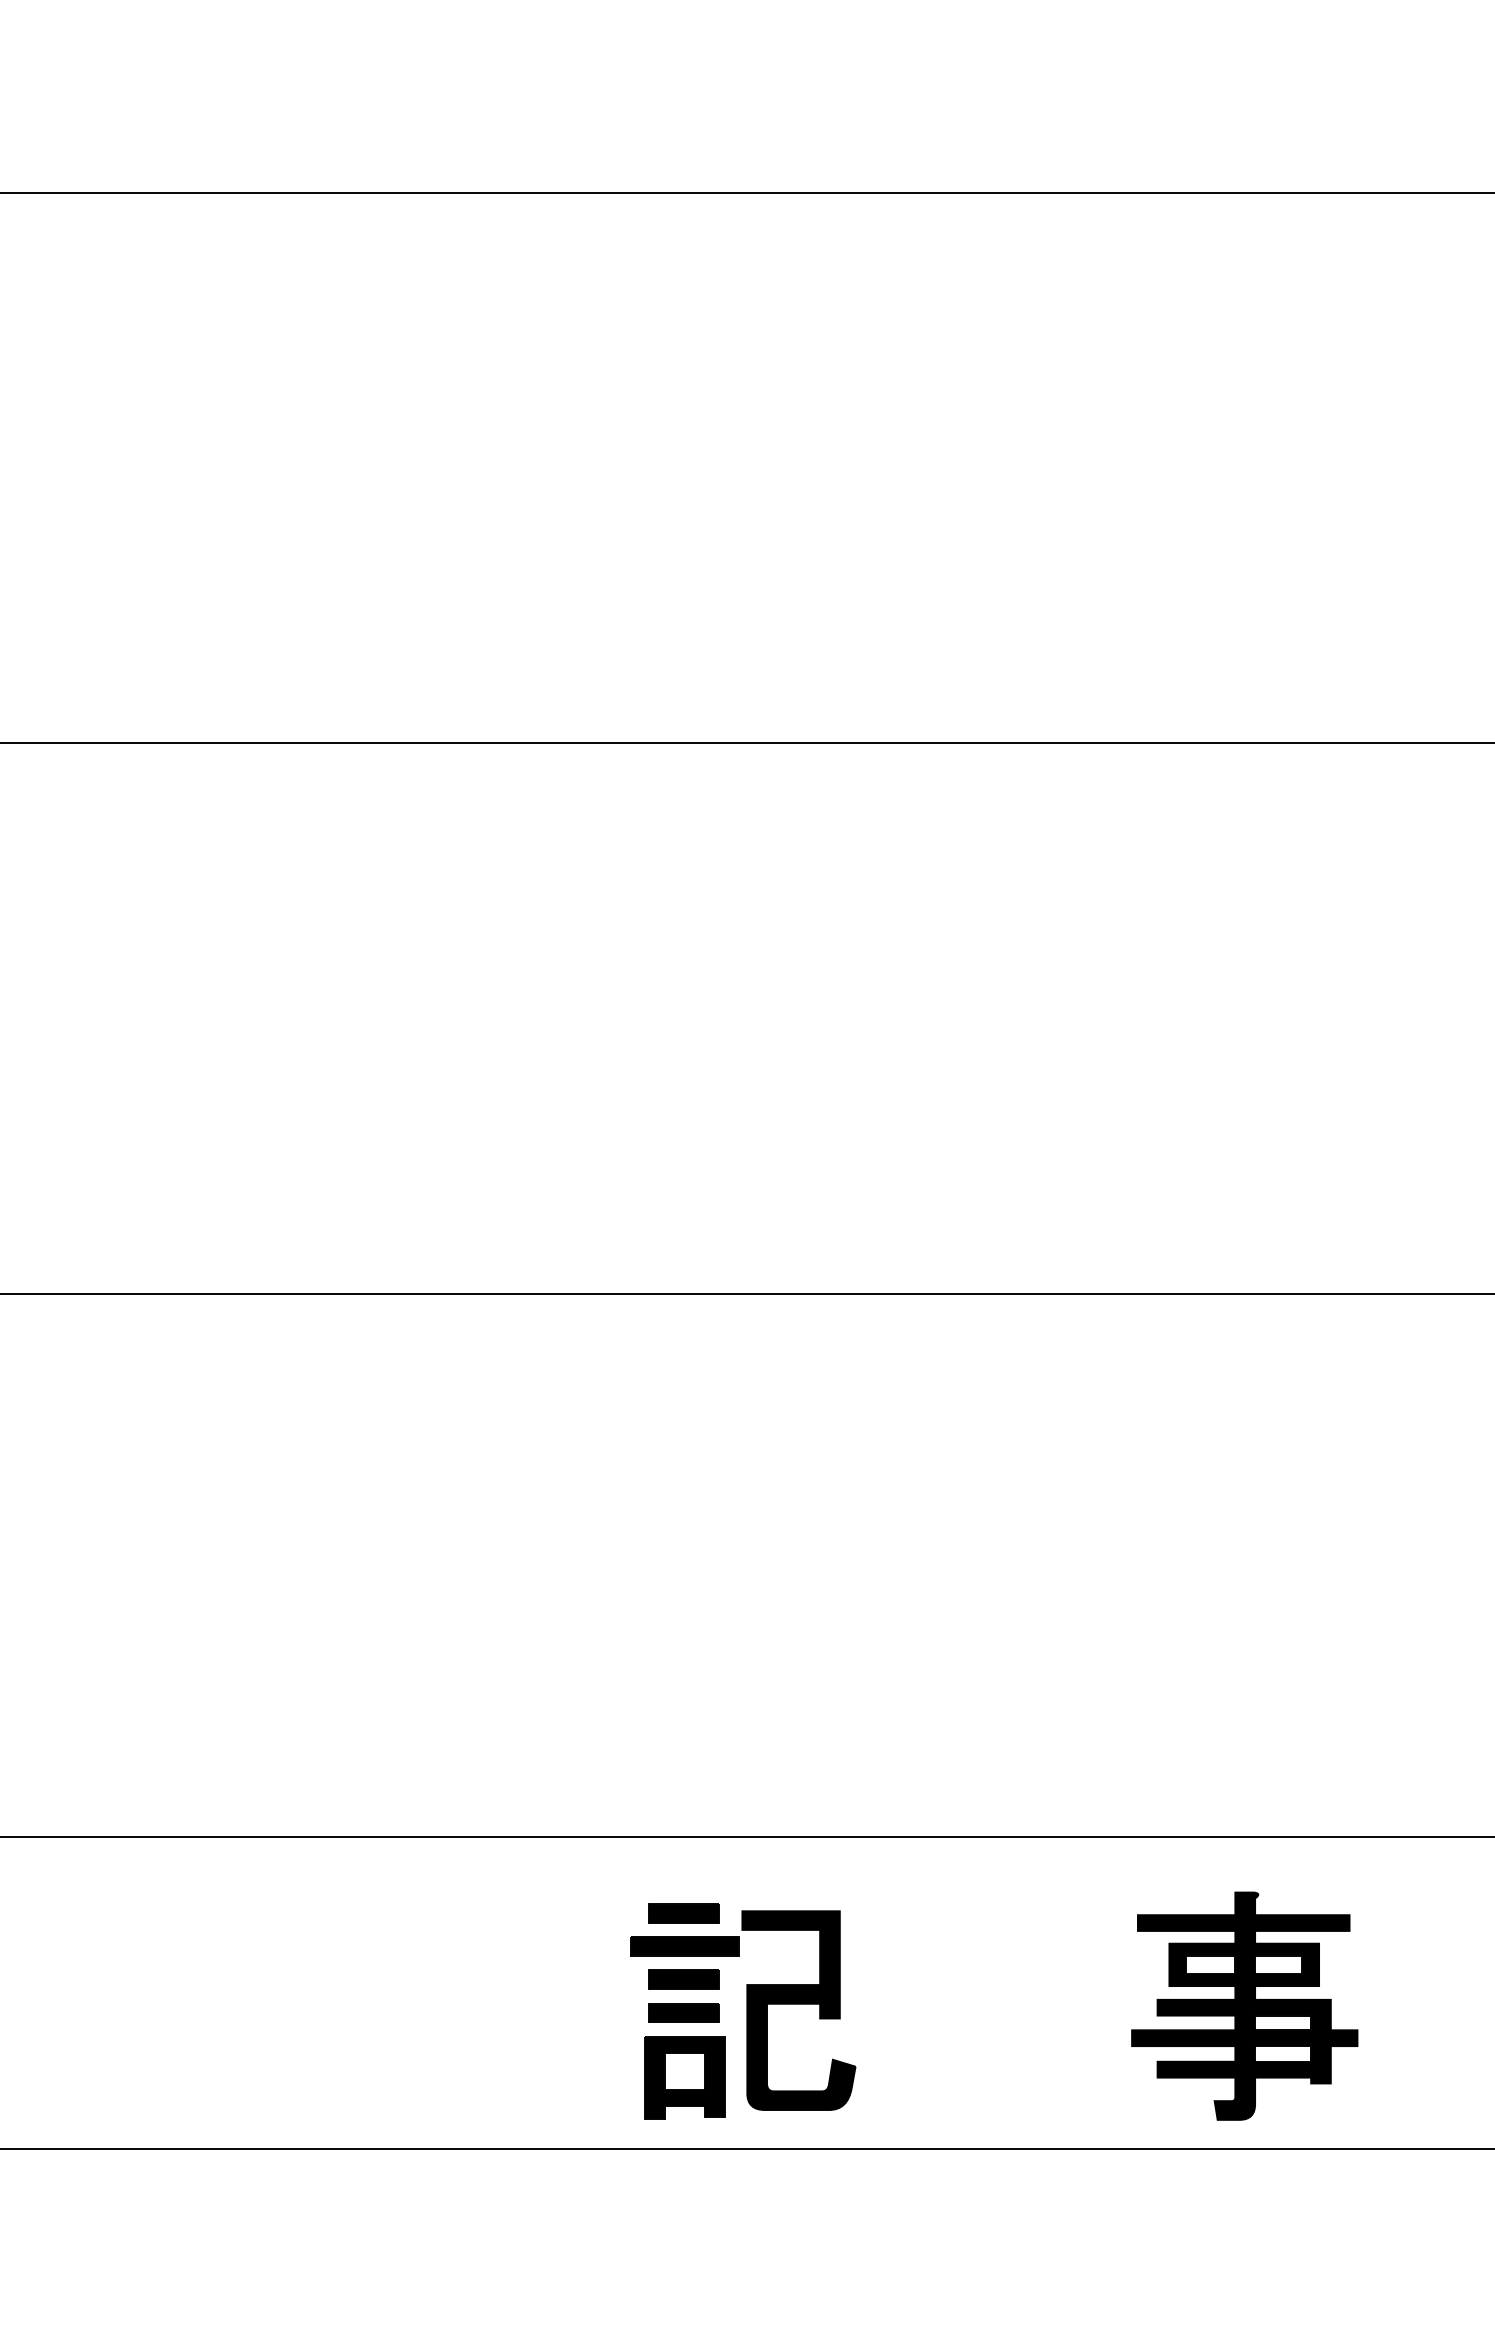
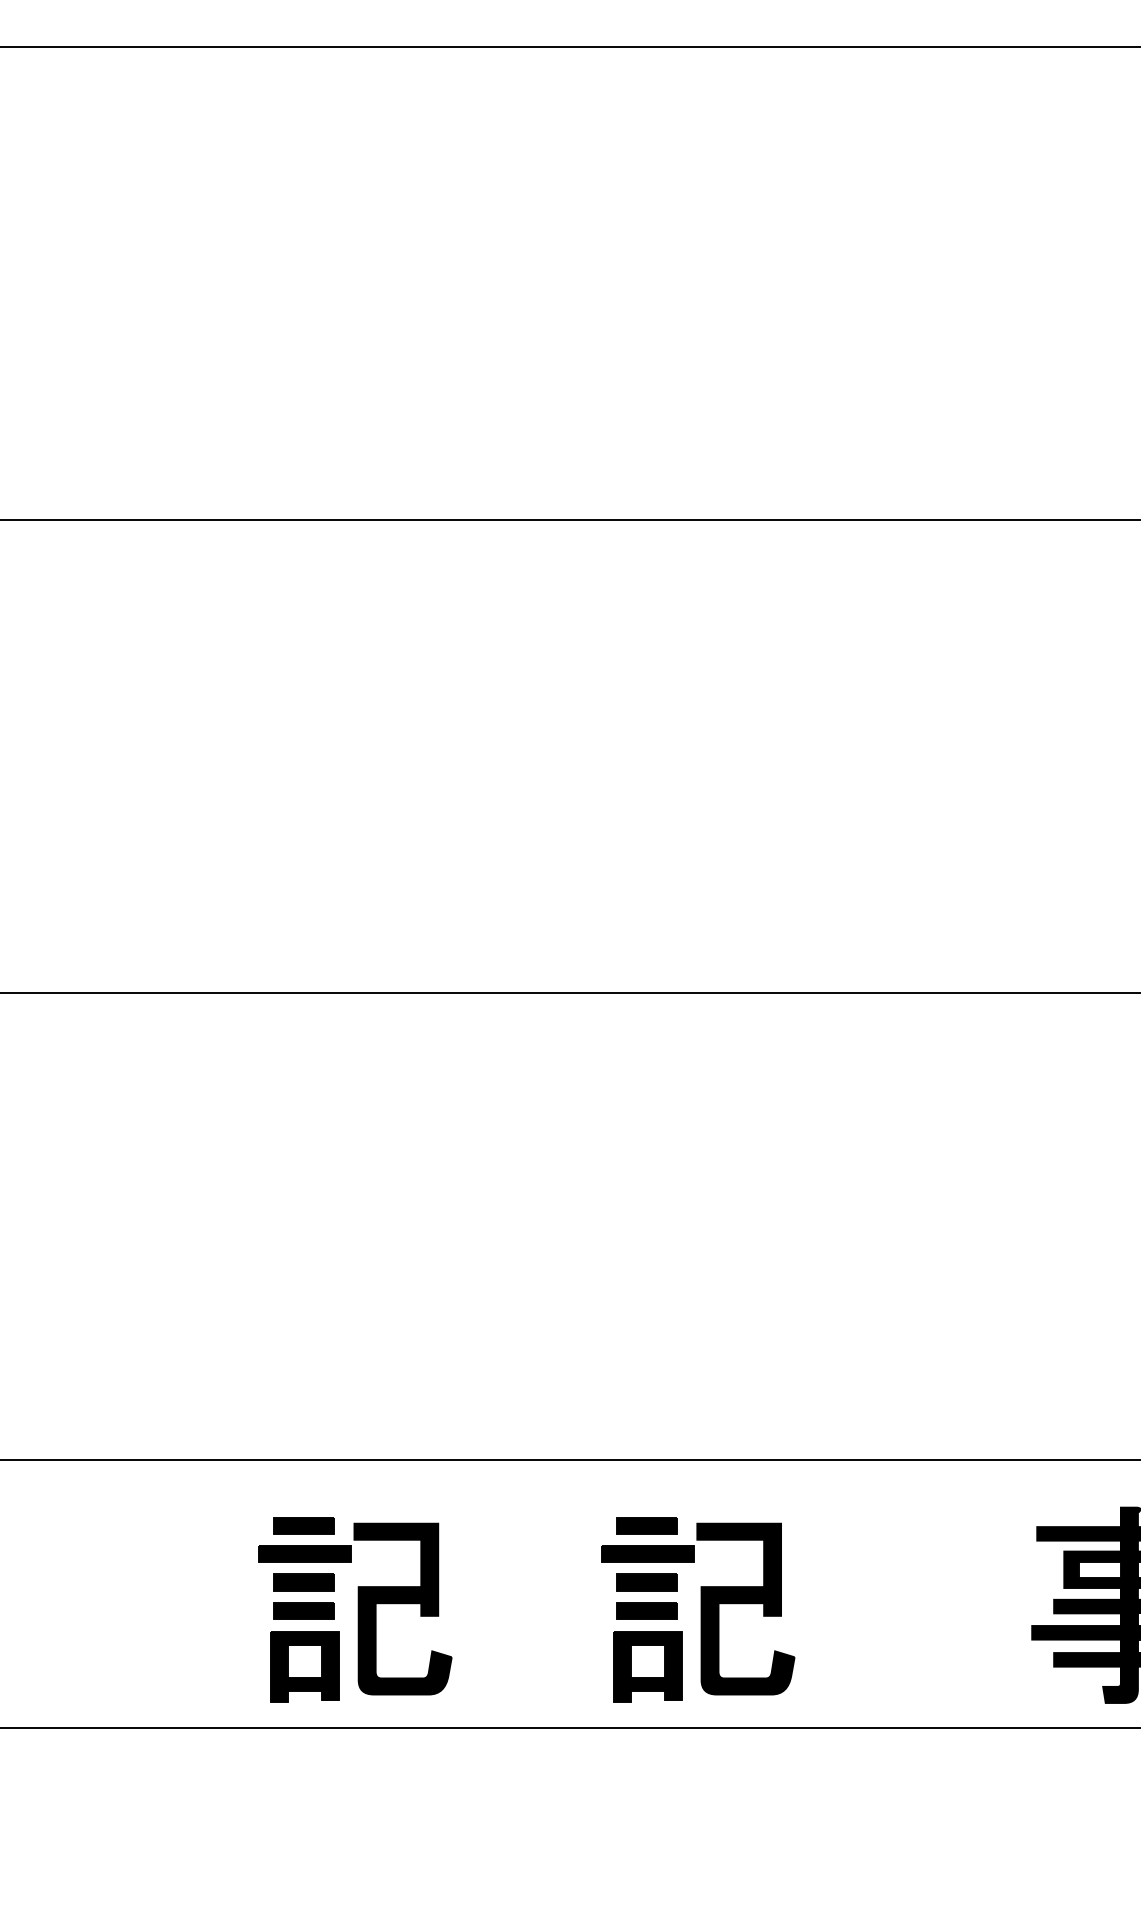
part: (344, 2011) -> (355, 1609), added

